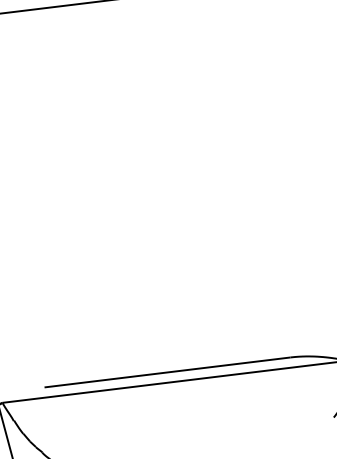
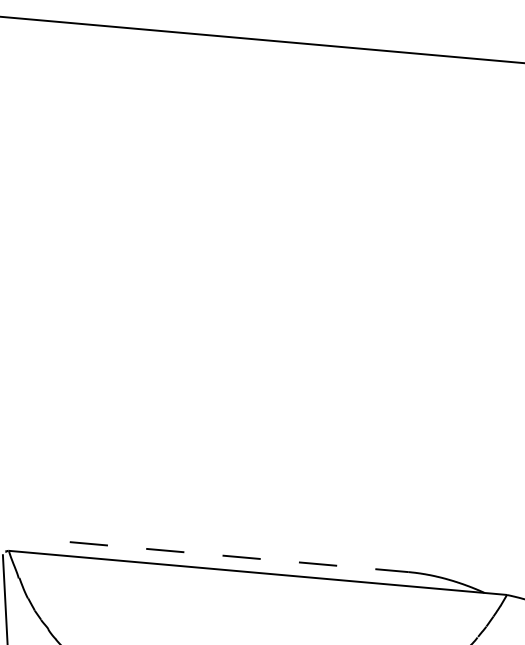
line: (167, 372) -> (239, 557), solid -> dashed

